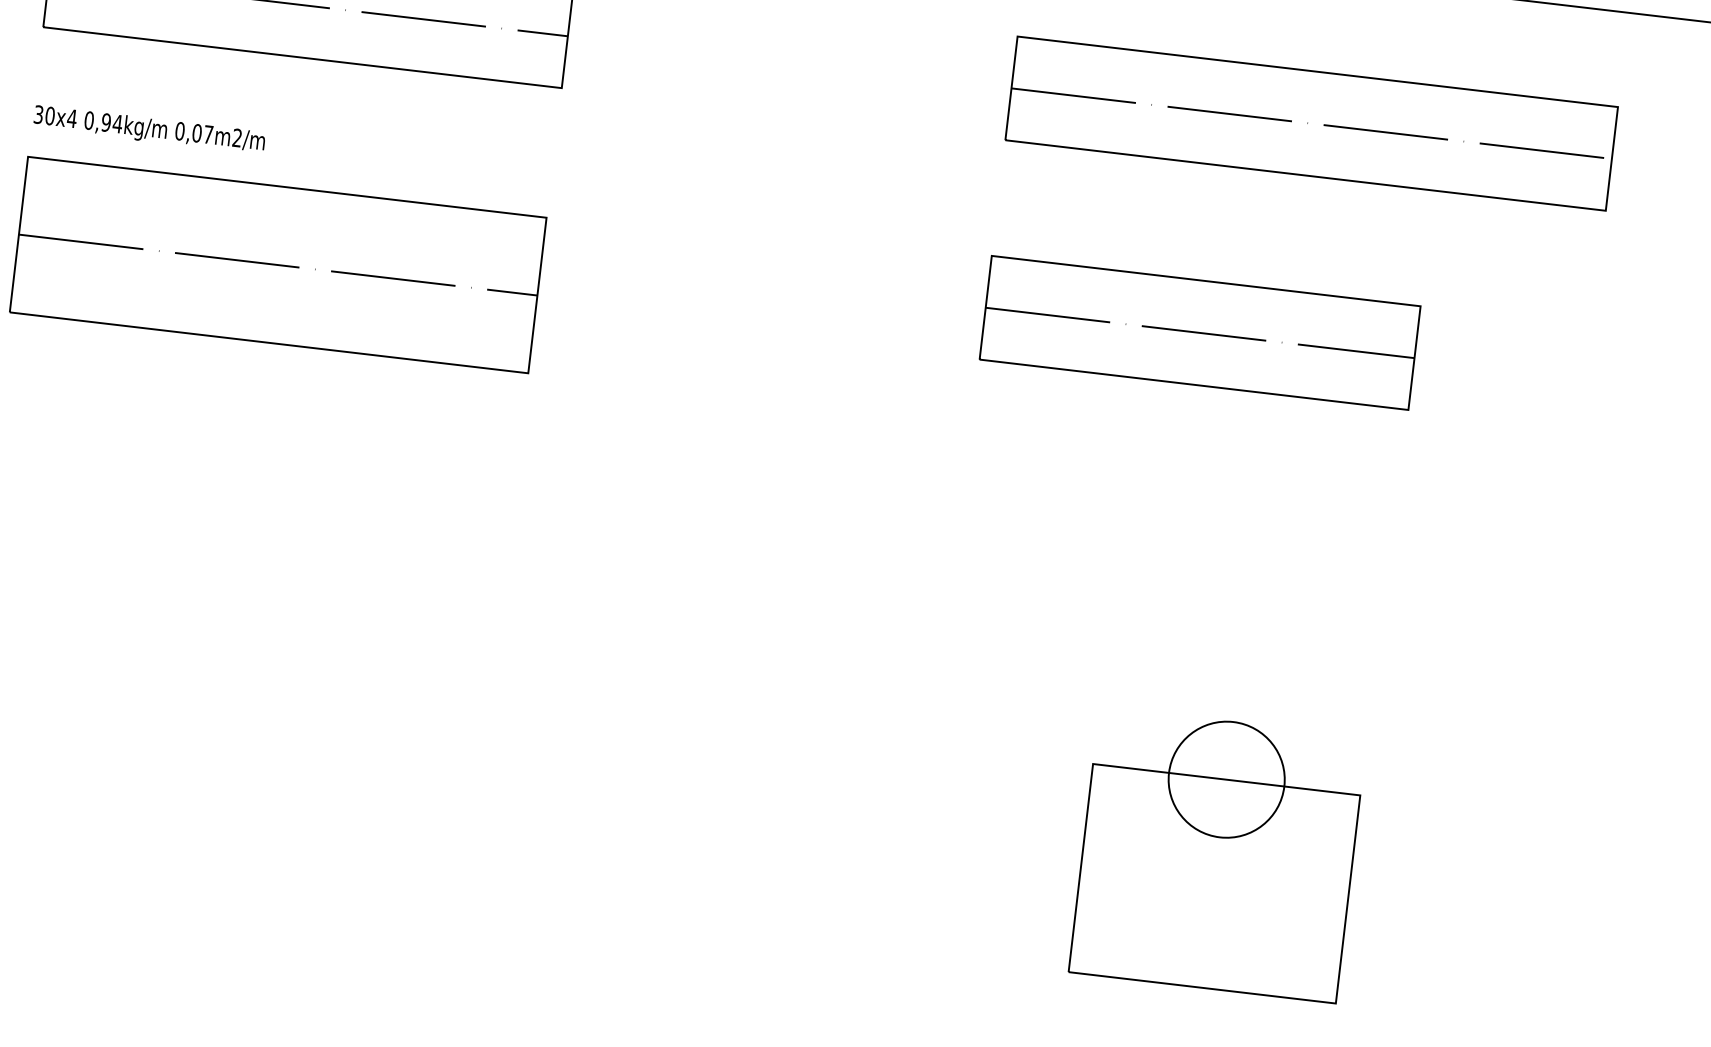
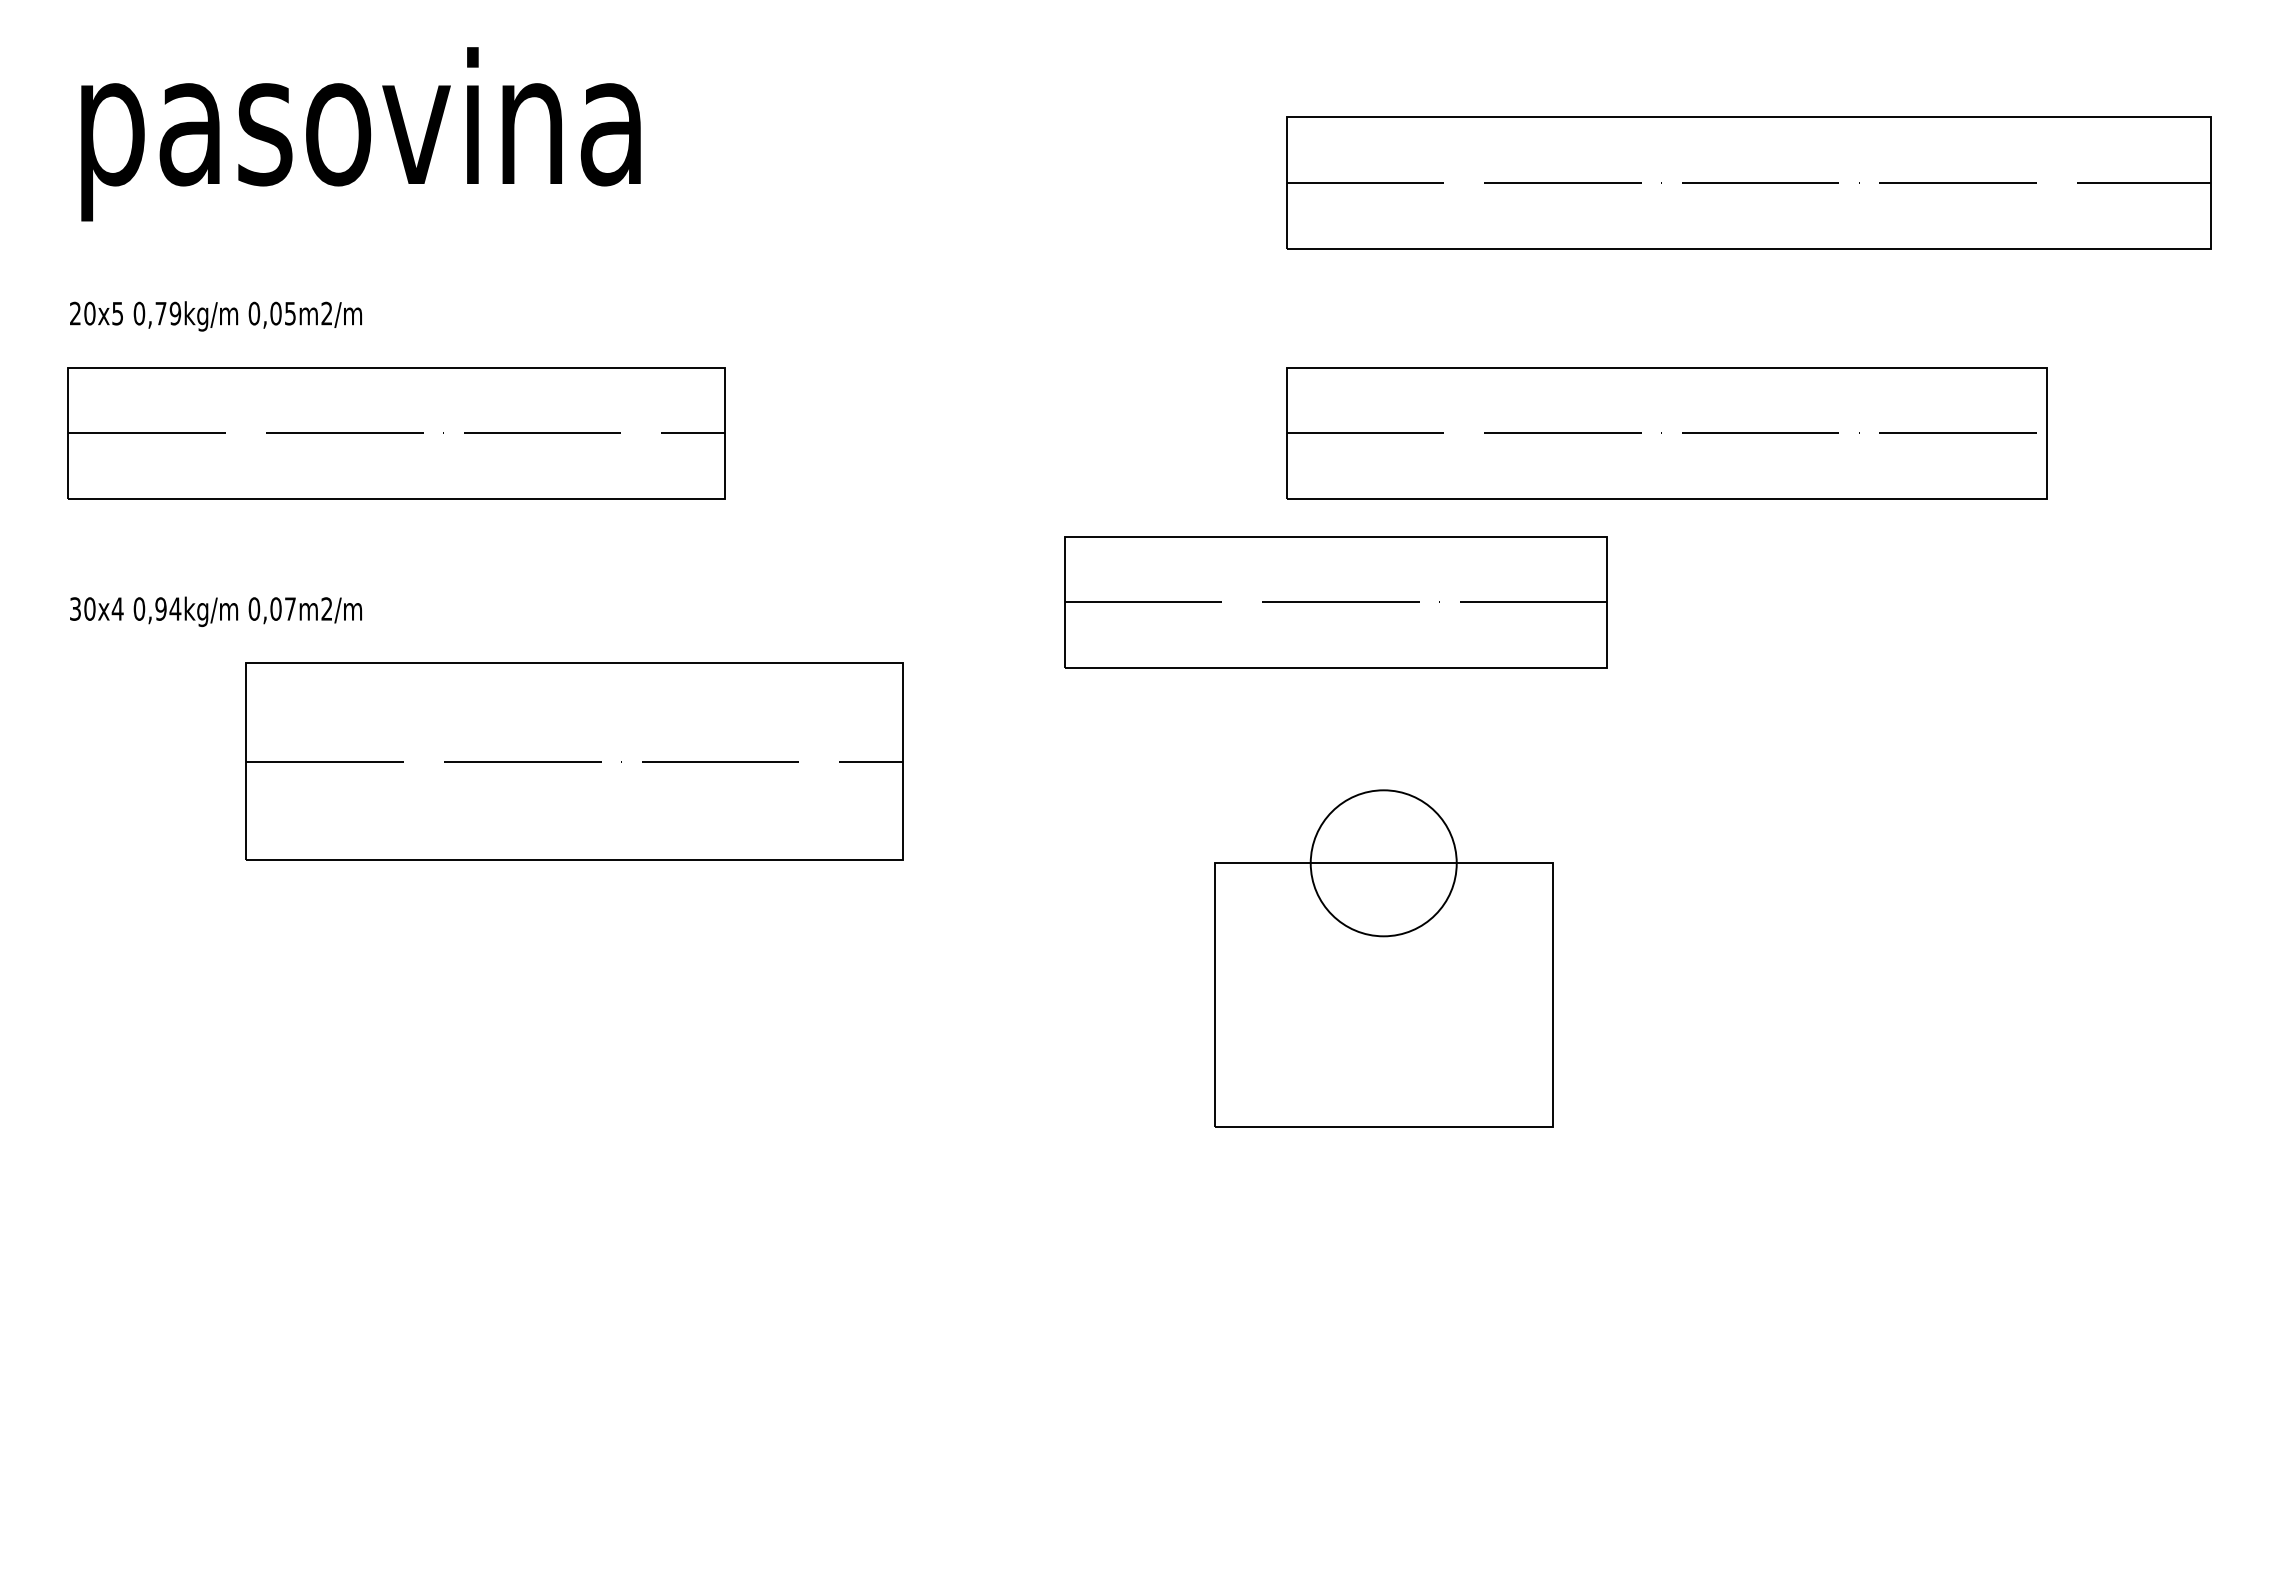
part: (278, 264) -> (574, 761), moved
part: (1199, 333) -> (1335, 602), moved
part: (1217, 854) -> (1383, 958), moved

